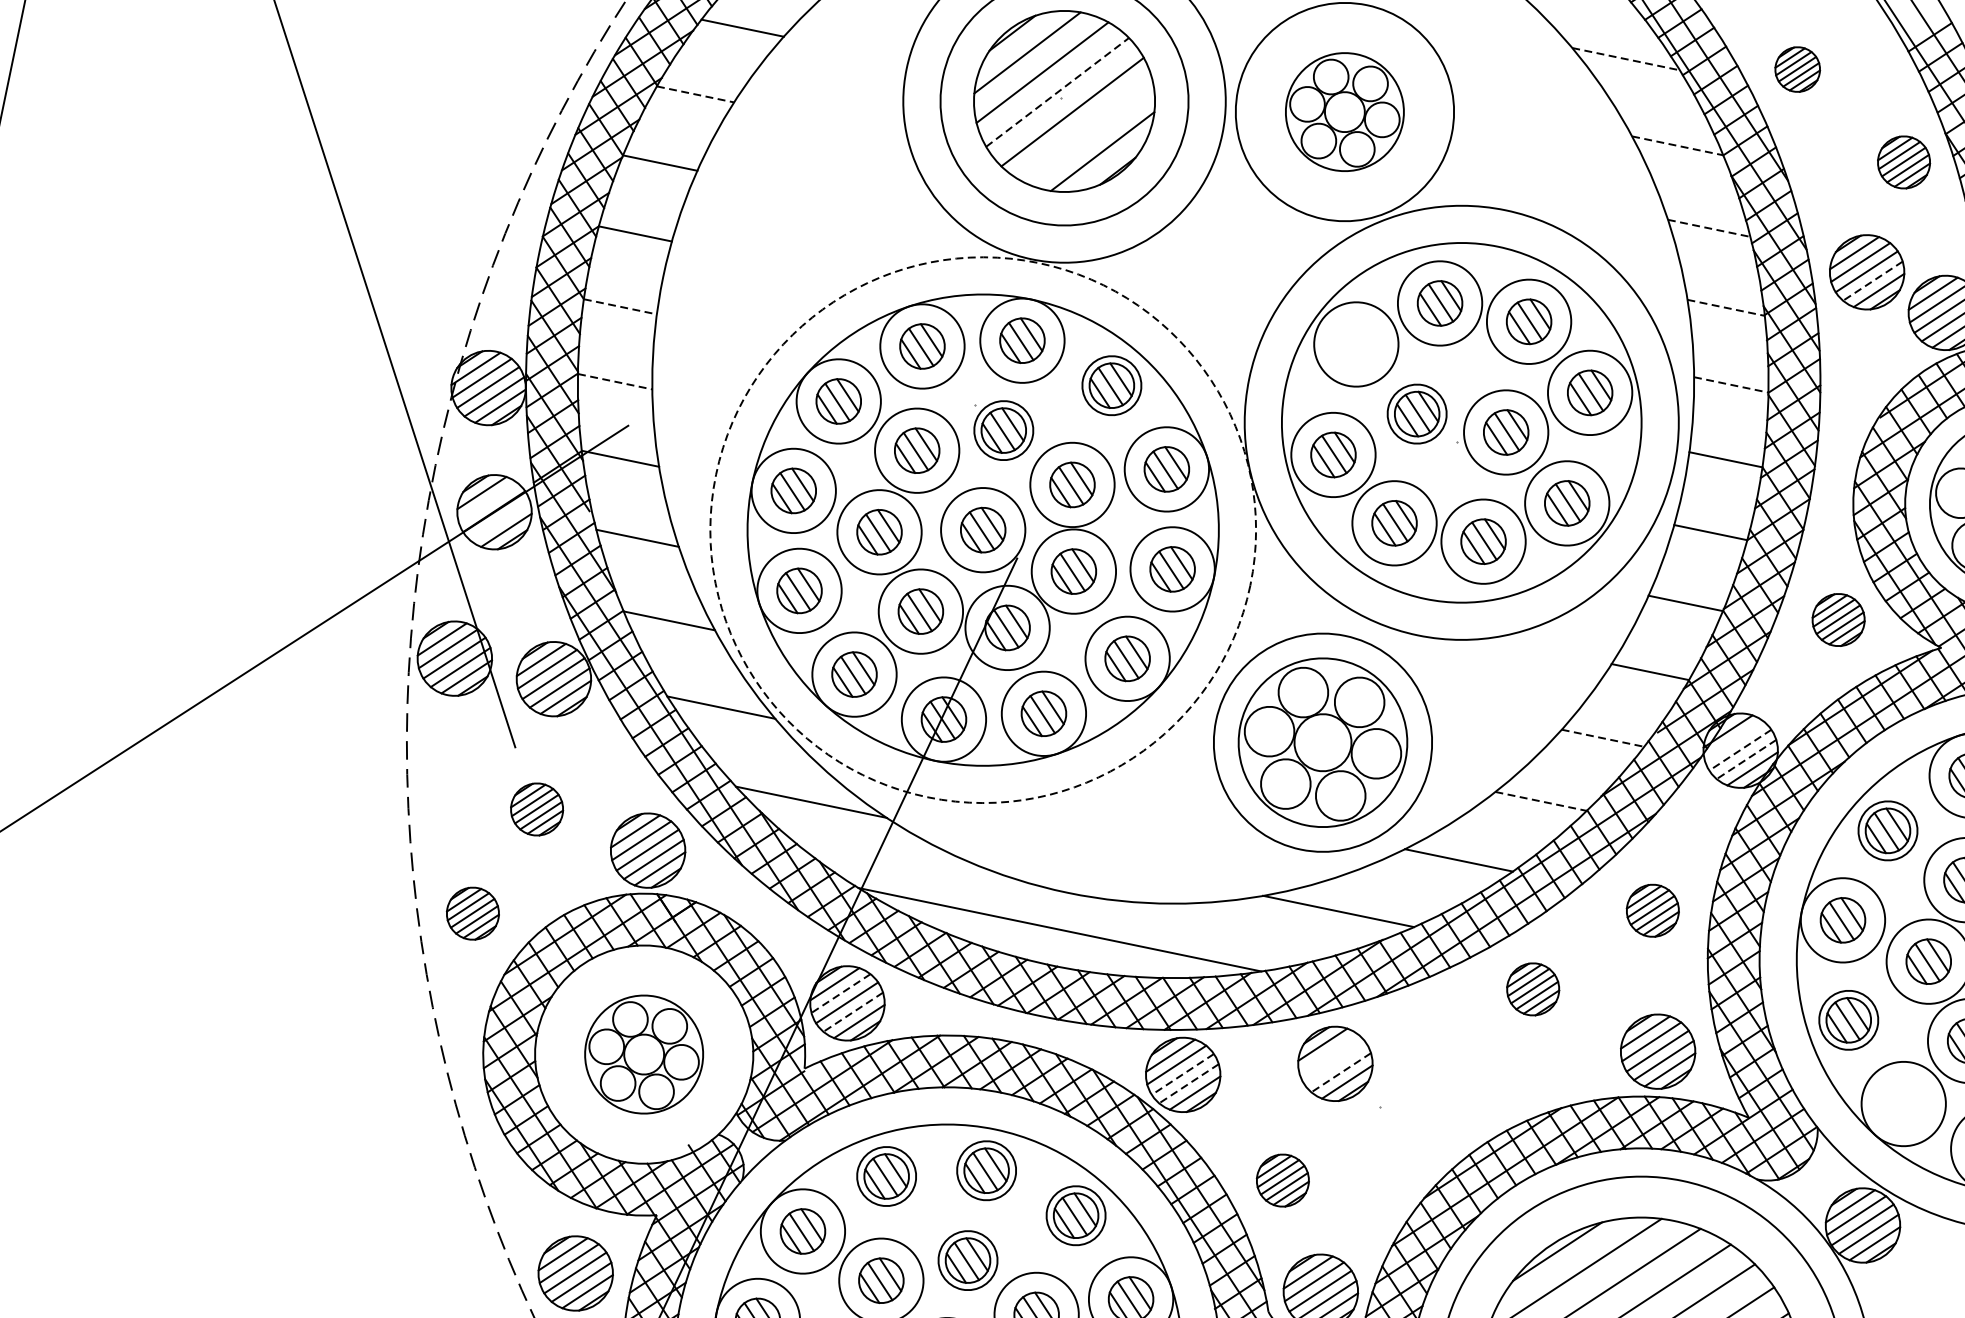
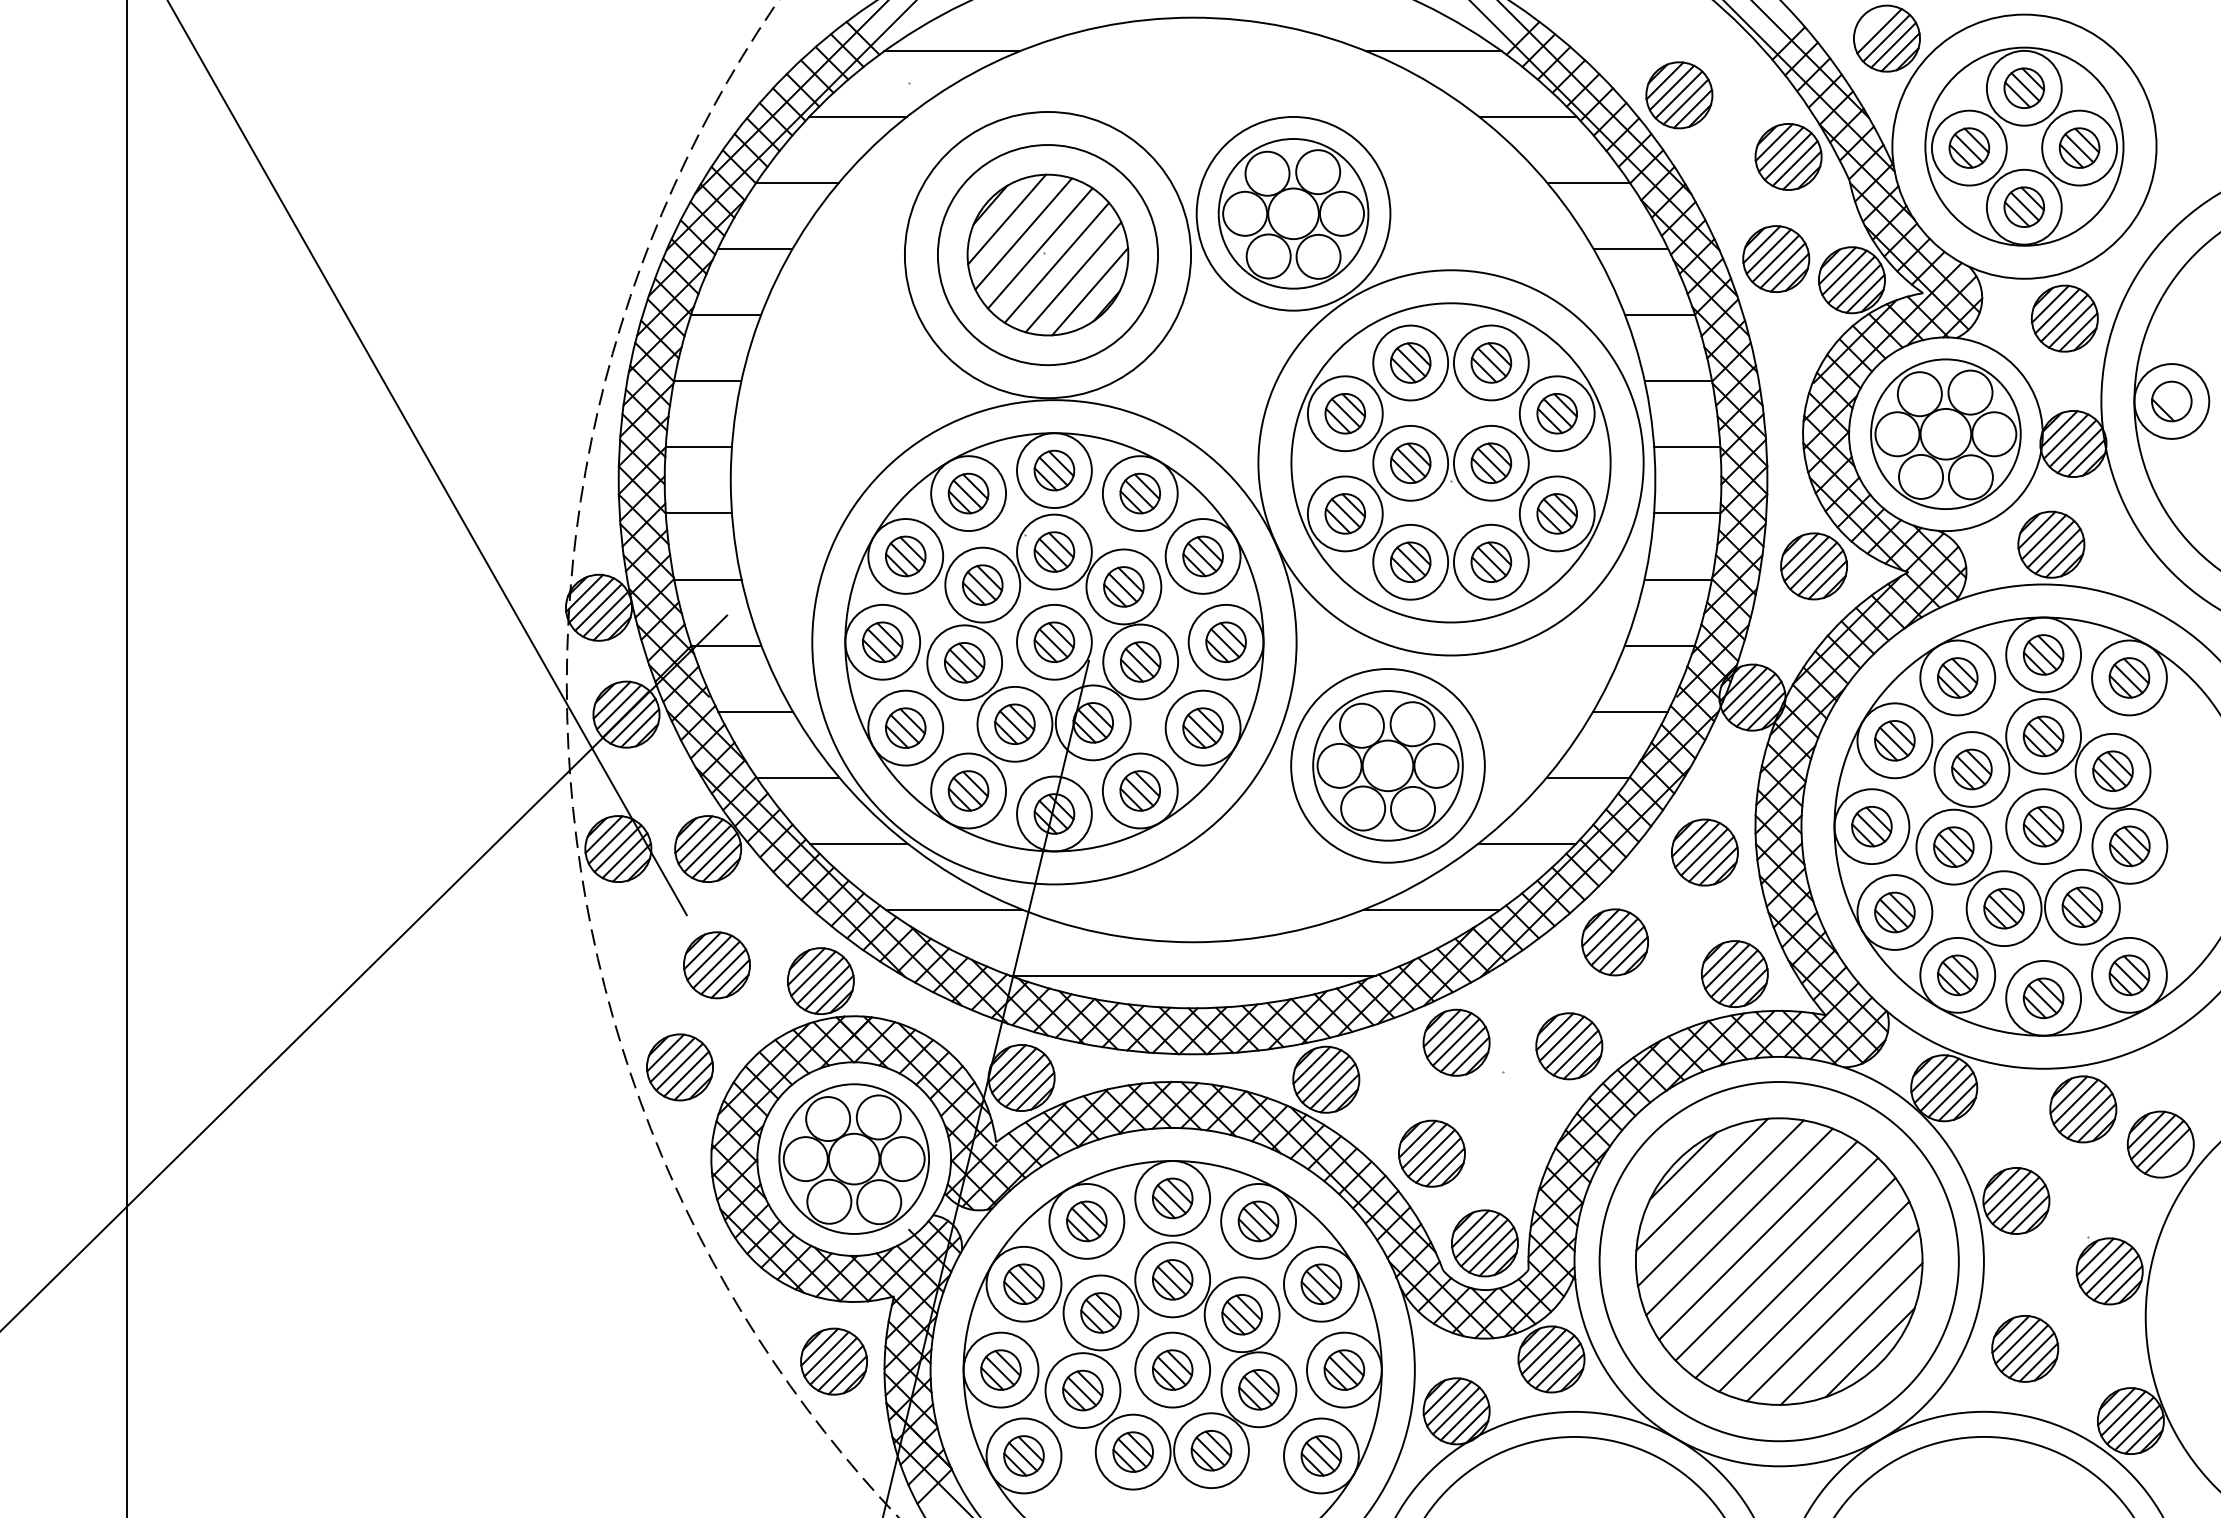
line: (1626, 59) -> (1528, 117), dashed -> solid
part: (1797, 69) -> (1679, 95), size x1.67
line: (1057, 92) -> (1040, 248), dashed -> solid
line: (696, 94) -> (726, 315), dashed -> solid
part: (1344, 111) -> (1293, 213), size x1.43
line: (1087, 132) -> (1073, 277), added
line: (1678, 146) -> (1589, 183), dashed -> solid
part: (1904, 161) -> (1788, 156), size x1.43
line: (1709, 228) -> (1631, 249), dashed -> solid
line: (1872, 280) -> (1782, 265), dashed -> solid
line: (621, 306) -> (699, 513), dashed -> solid
line: (1726, 308) -> (1660, 315), dashed -> solid
part: (1355, 344) -> (1344, 413), added
line: (614, 381) -> (707, 579), dashed -> solid
circle: (1111, 385) -> (1139, 493), size x1.43
line: (1731, 385) -> (1678, 381), dashed -> solid
circle: (1417, 413) -> (1410, 462), size x1.43
circle: (1004, 430) -> (1054, 551), size x1.43
line: (487, 502) -> (618, 707), added
line: (499, 520) -> (632, 720), added
circle: (983, 530) -> (1054, 642), dashed -> solid
part: (1837, 619) -> (1813, 566), size x1.43
line: (1604, 738) -> (1631, 711), dashed -> solid
line: (1733, 741) -> (1744, 690), added
line: (1739, 750) -> (1751, 697), dashed -> solid
line: (1746, 759) -> (1759, 704), dashed -> solid
line: (1541, 801) -> (1588, 777), dashed -> solid
part: (536, 809) -> (716, 965), size x1.43
circle: (1887, 830) -> (1894, 740), size x1.43
part: (1652, 910) -> (1704, 852), size x1.43
part: (472, 913) -> (679, 1067), size x1.43
part: (1532, 989) -> (1614, 942), size x1.43
line: (840, 993) -> (1013, 1070), dashed -> solid
line: (853, 1012) -> (1028, 1084), dashed -> solid
circle: (1848, 1020) -> (1894, 912), size x1.43
part: (643, 1053) -> (853, 1158), size x1.43
line: (1329, 1054) -> (1449, 1035), added
line: (1334, 1063) -> (1455, 1042), added
line: (1341, 1072) -> (1463, 1049), dashed -> solid
line: (1182, 1074) -> (1325, 1079), dashed -> solid
line: (1188, 1083) -> (1332, 1086), dashed -> solid
part: (1459, 1093) -> (1569, 1046), added
part: (1903, 1104) -> (1957, 975), added
circle: (986, 1169) -> (1172, 1197), size x1.43
circle: (886, 1175) -> (1086, 1220), size x1.43
part: (1282, 1180) -> (1431, 1153), size x1.43
circle: (1076, 1214) -> (1258, 1220), size x1.43
circle: (967, 1260) -> (1172, 1279), size x1.43

